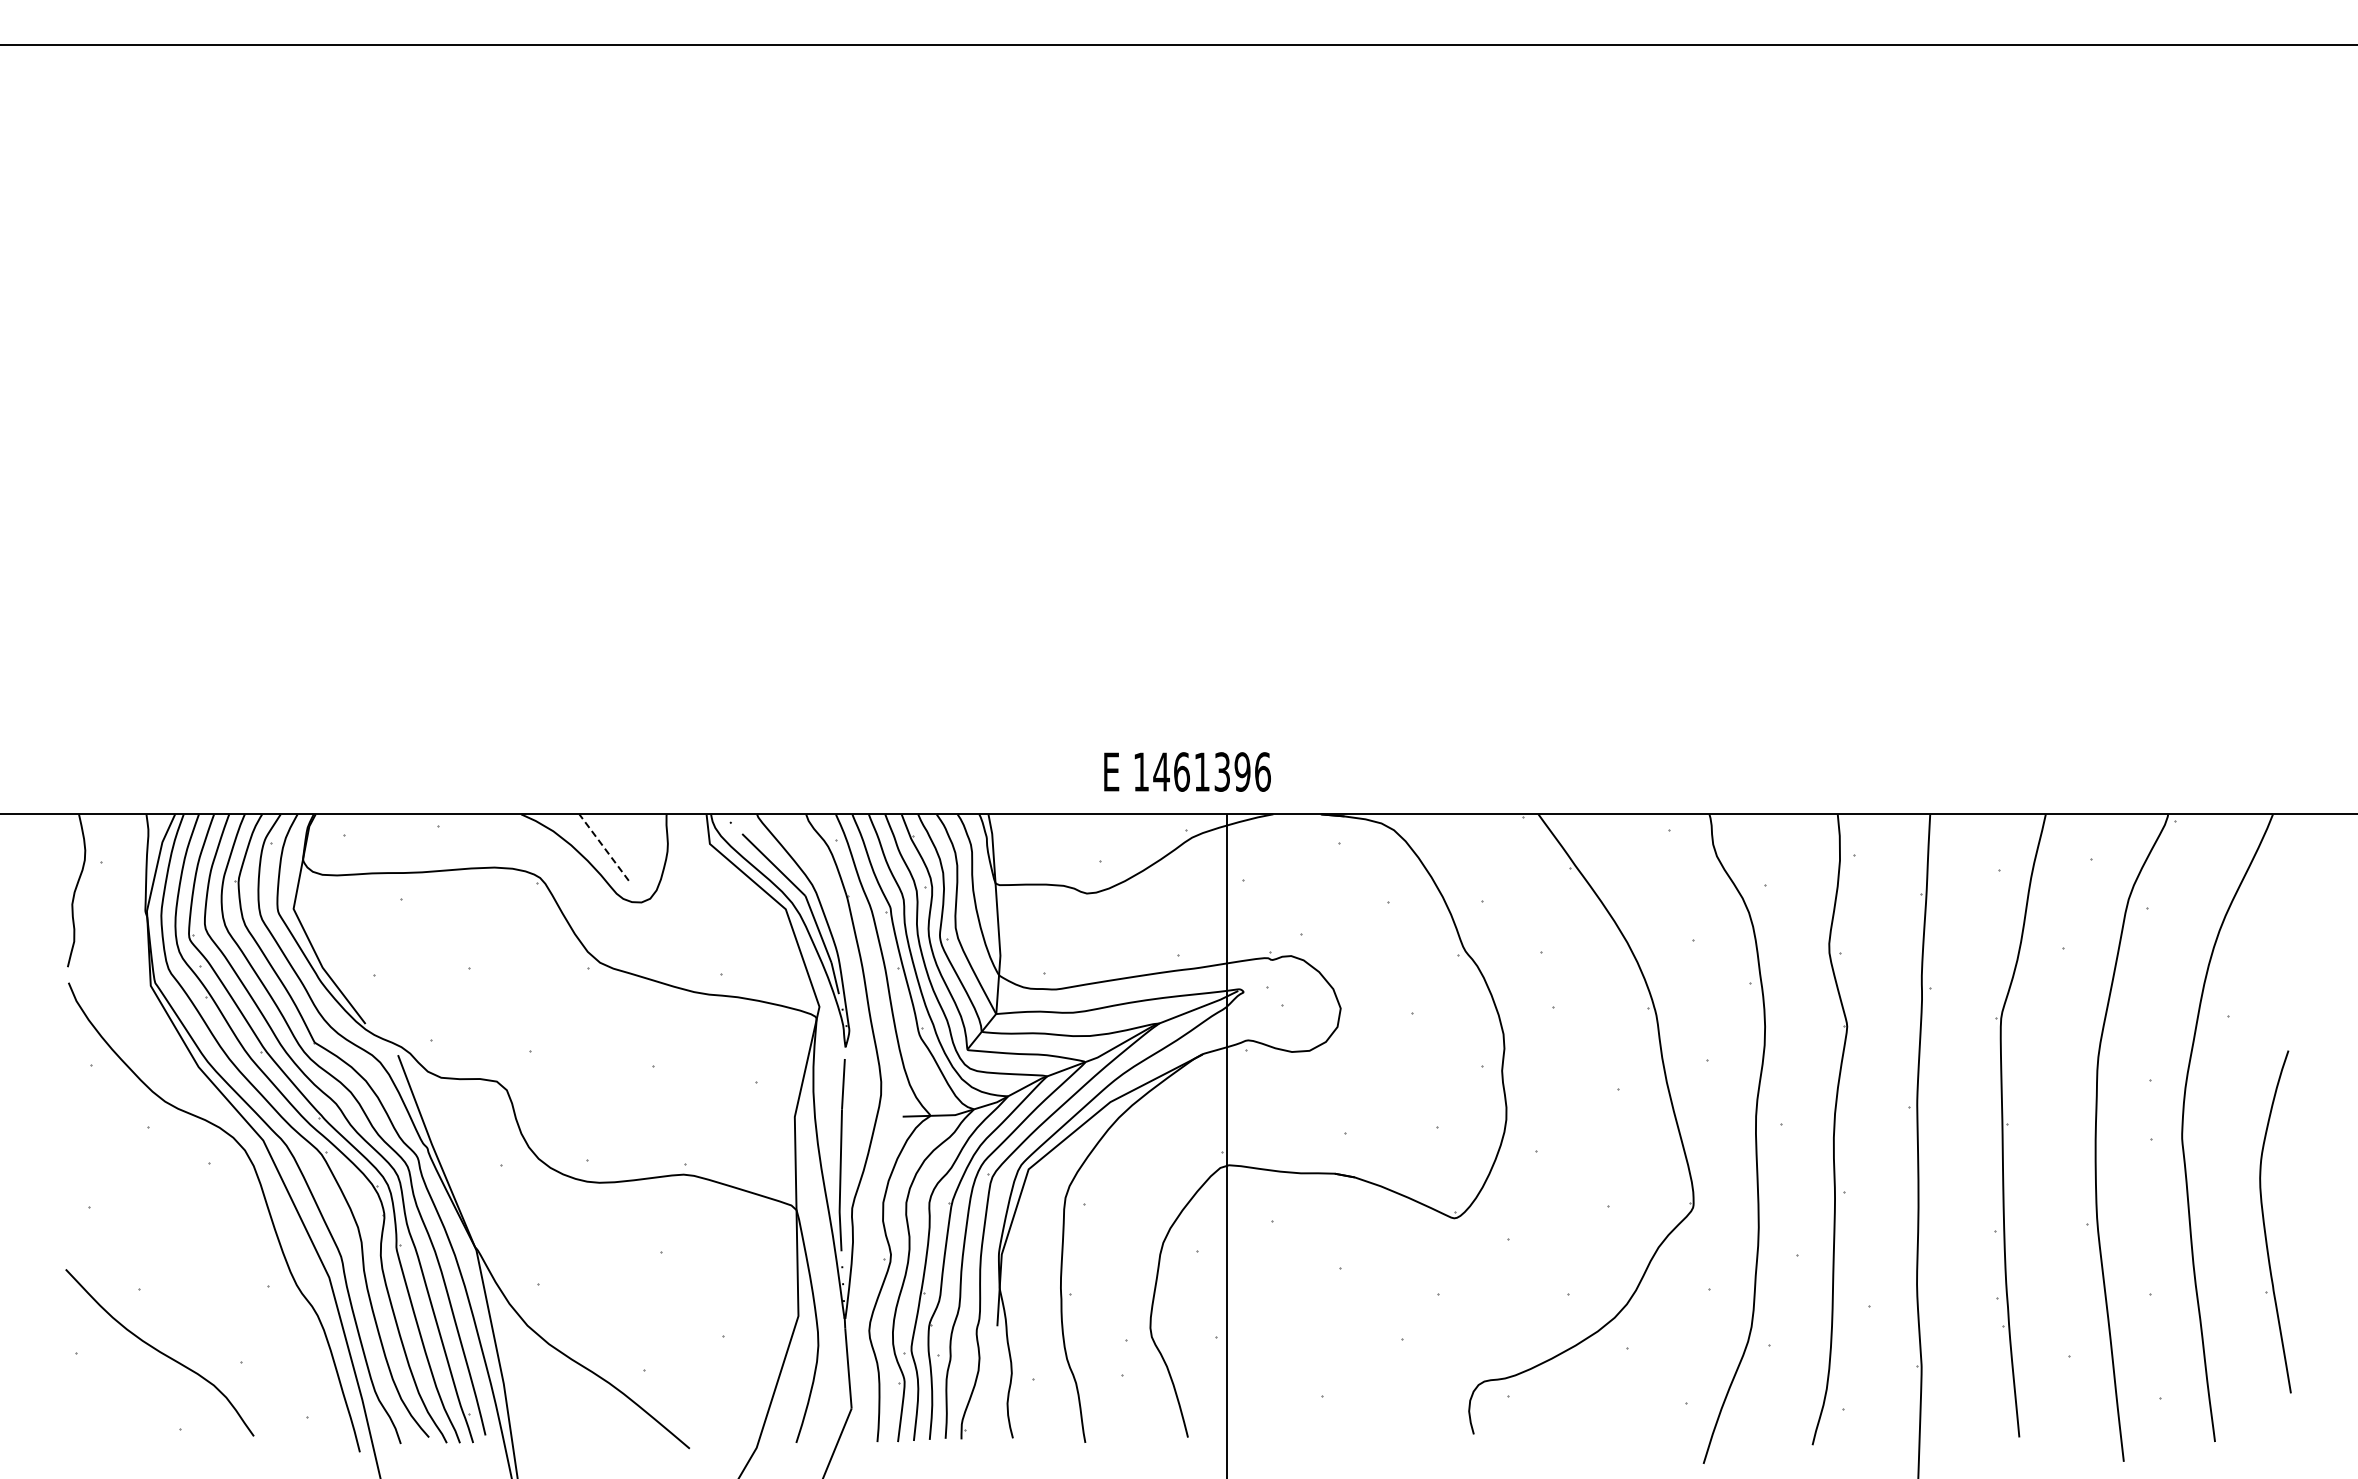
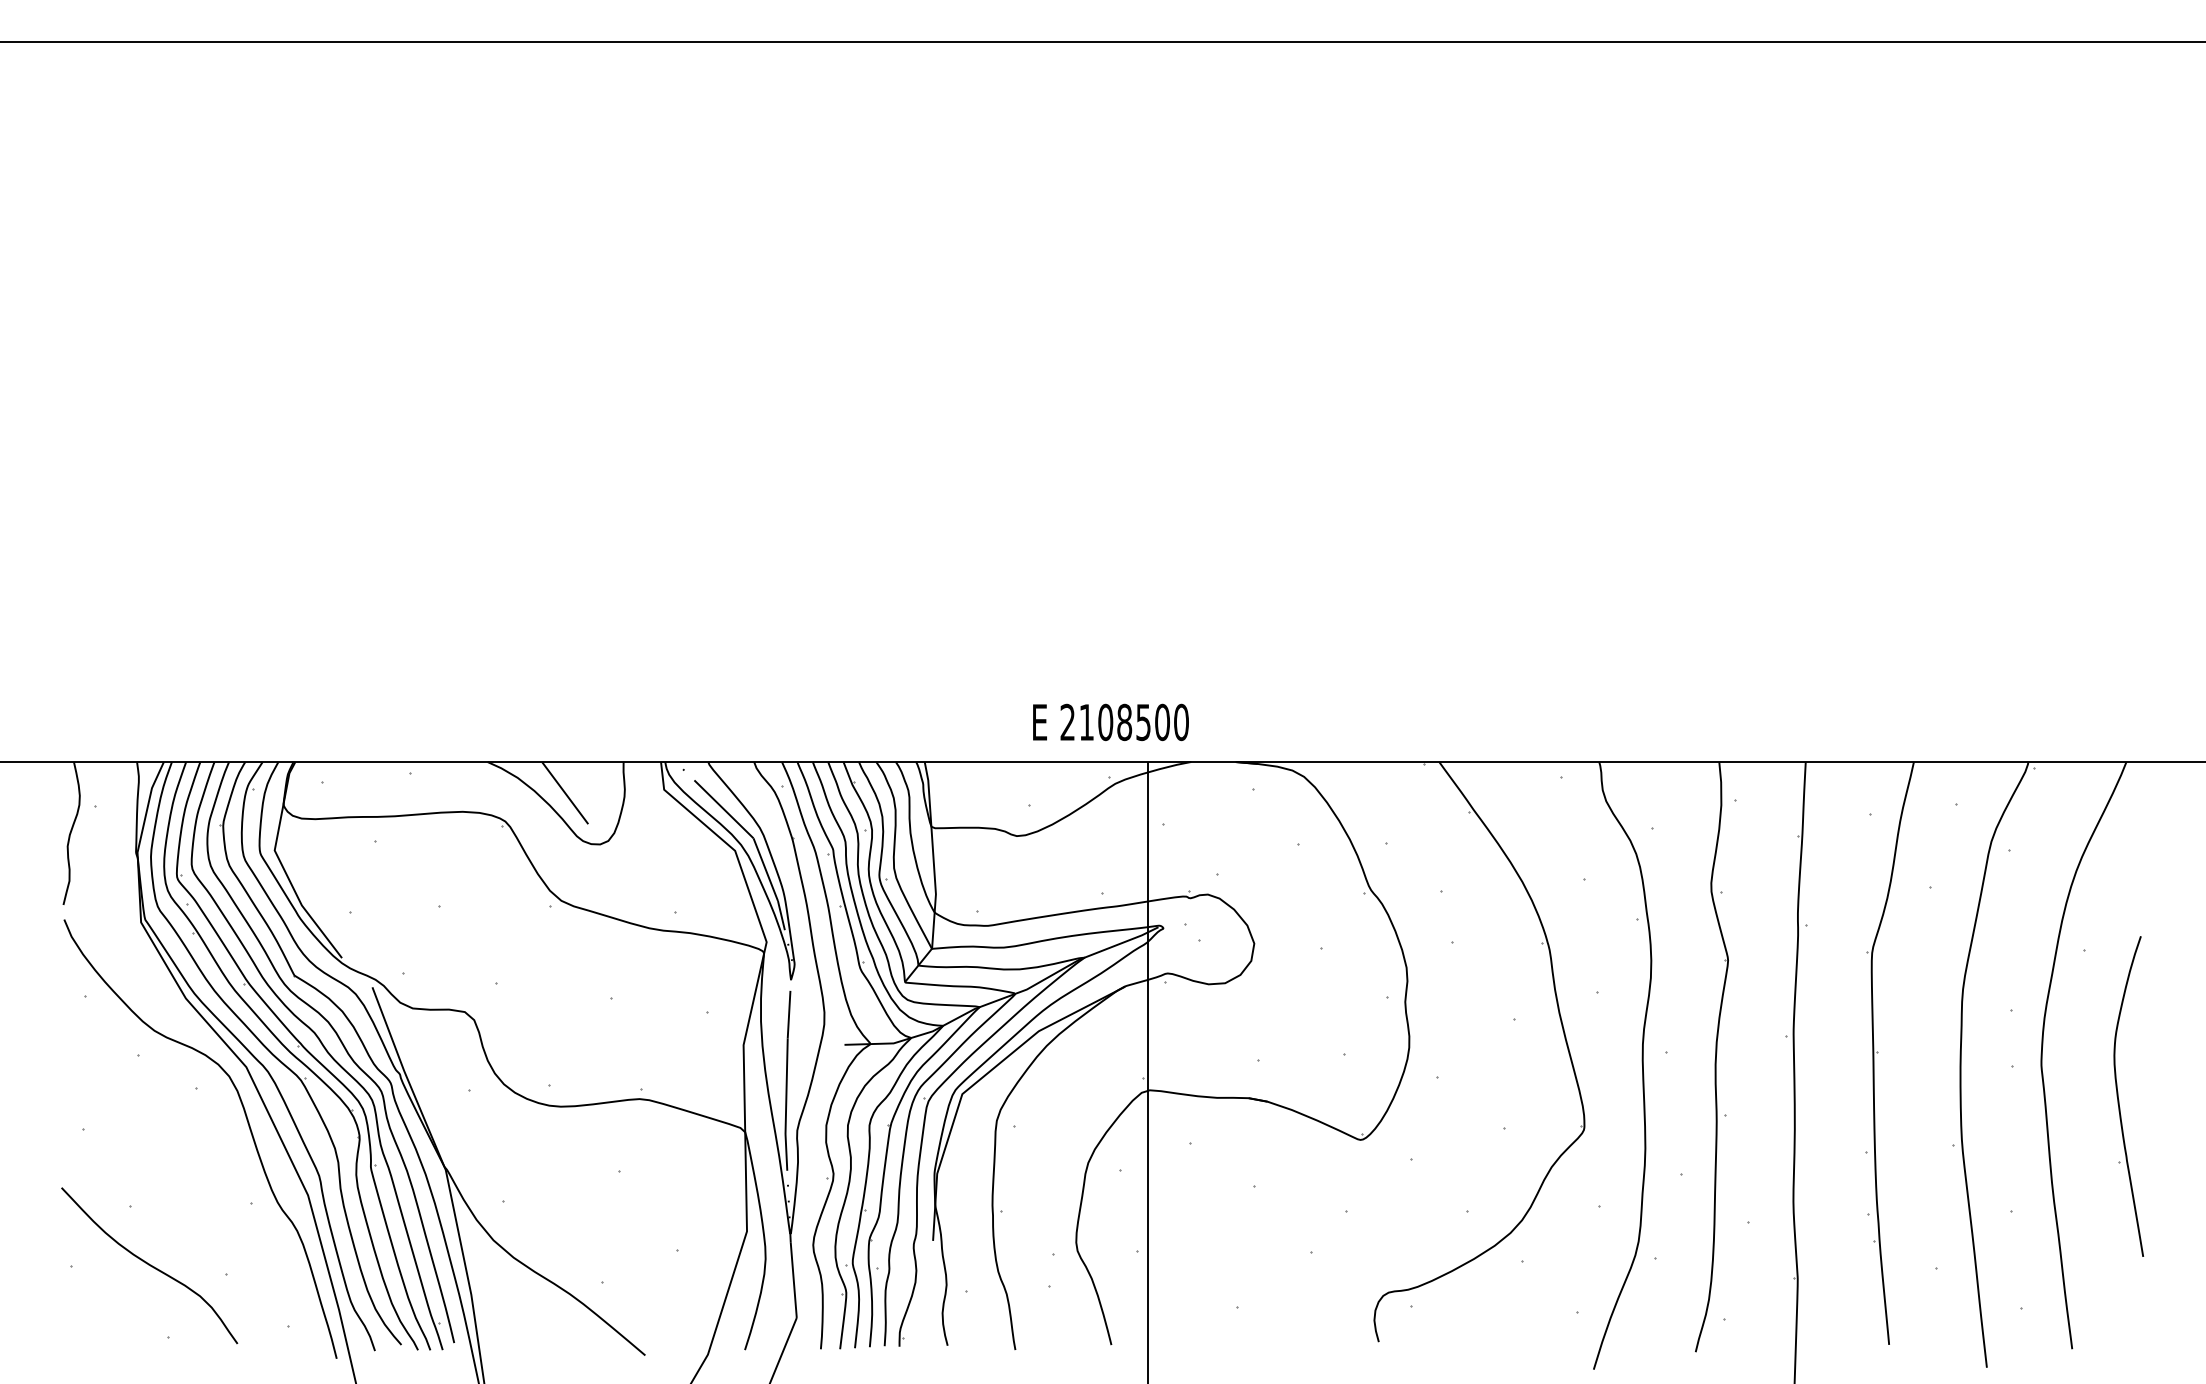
text: (1201, 771) -> (1124, 721), 1461396 -> 2108500
line: (603, 847) -> (564, 793), dashed -> solid
part: (2265, 1225) -> (2119, 1099), moved

